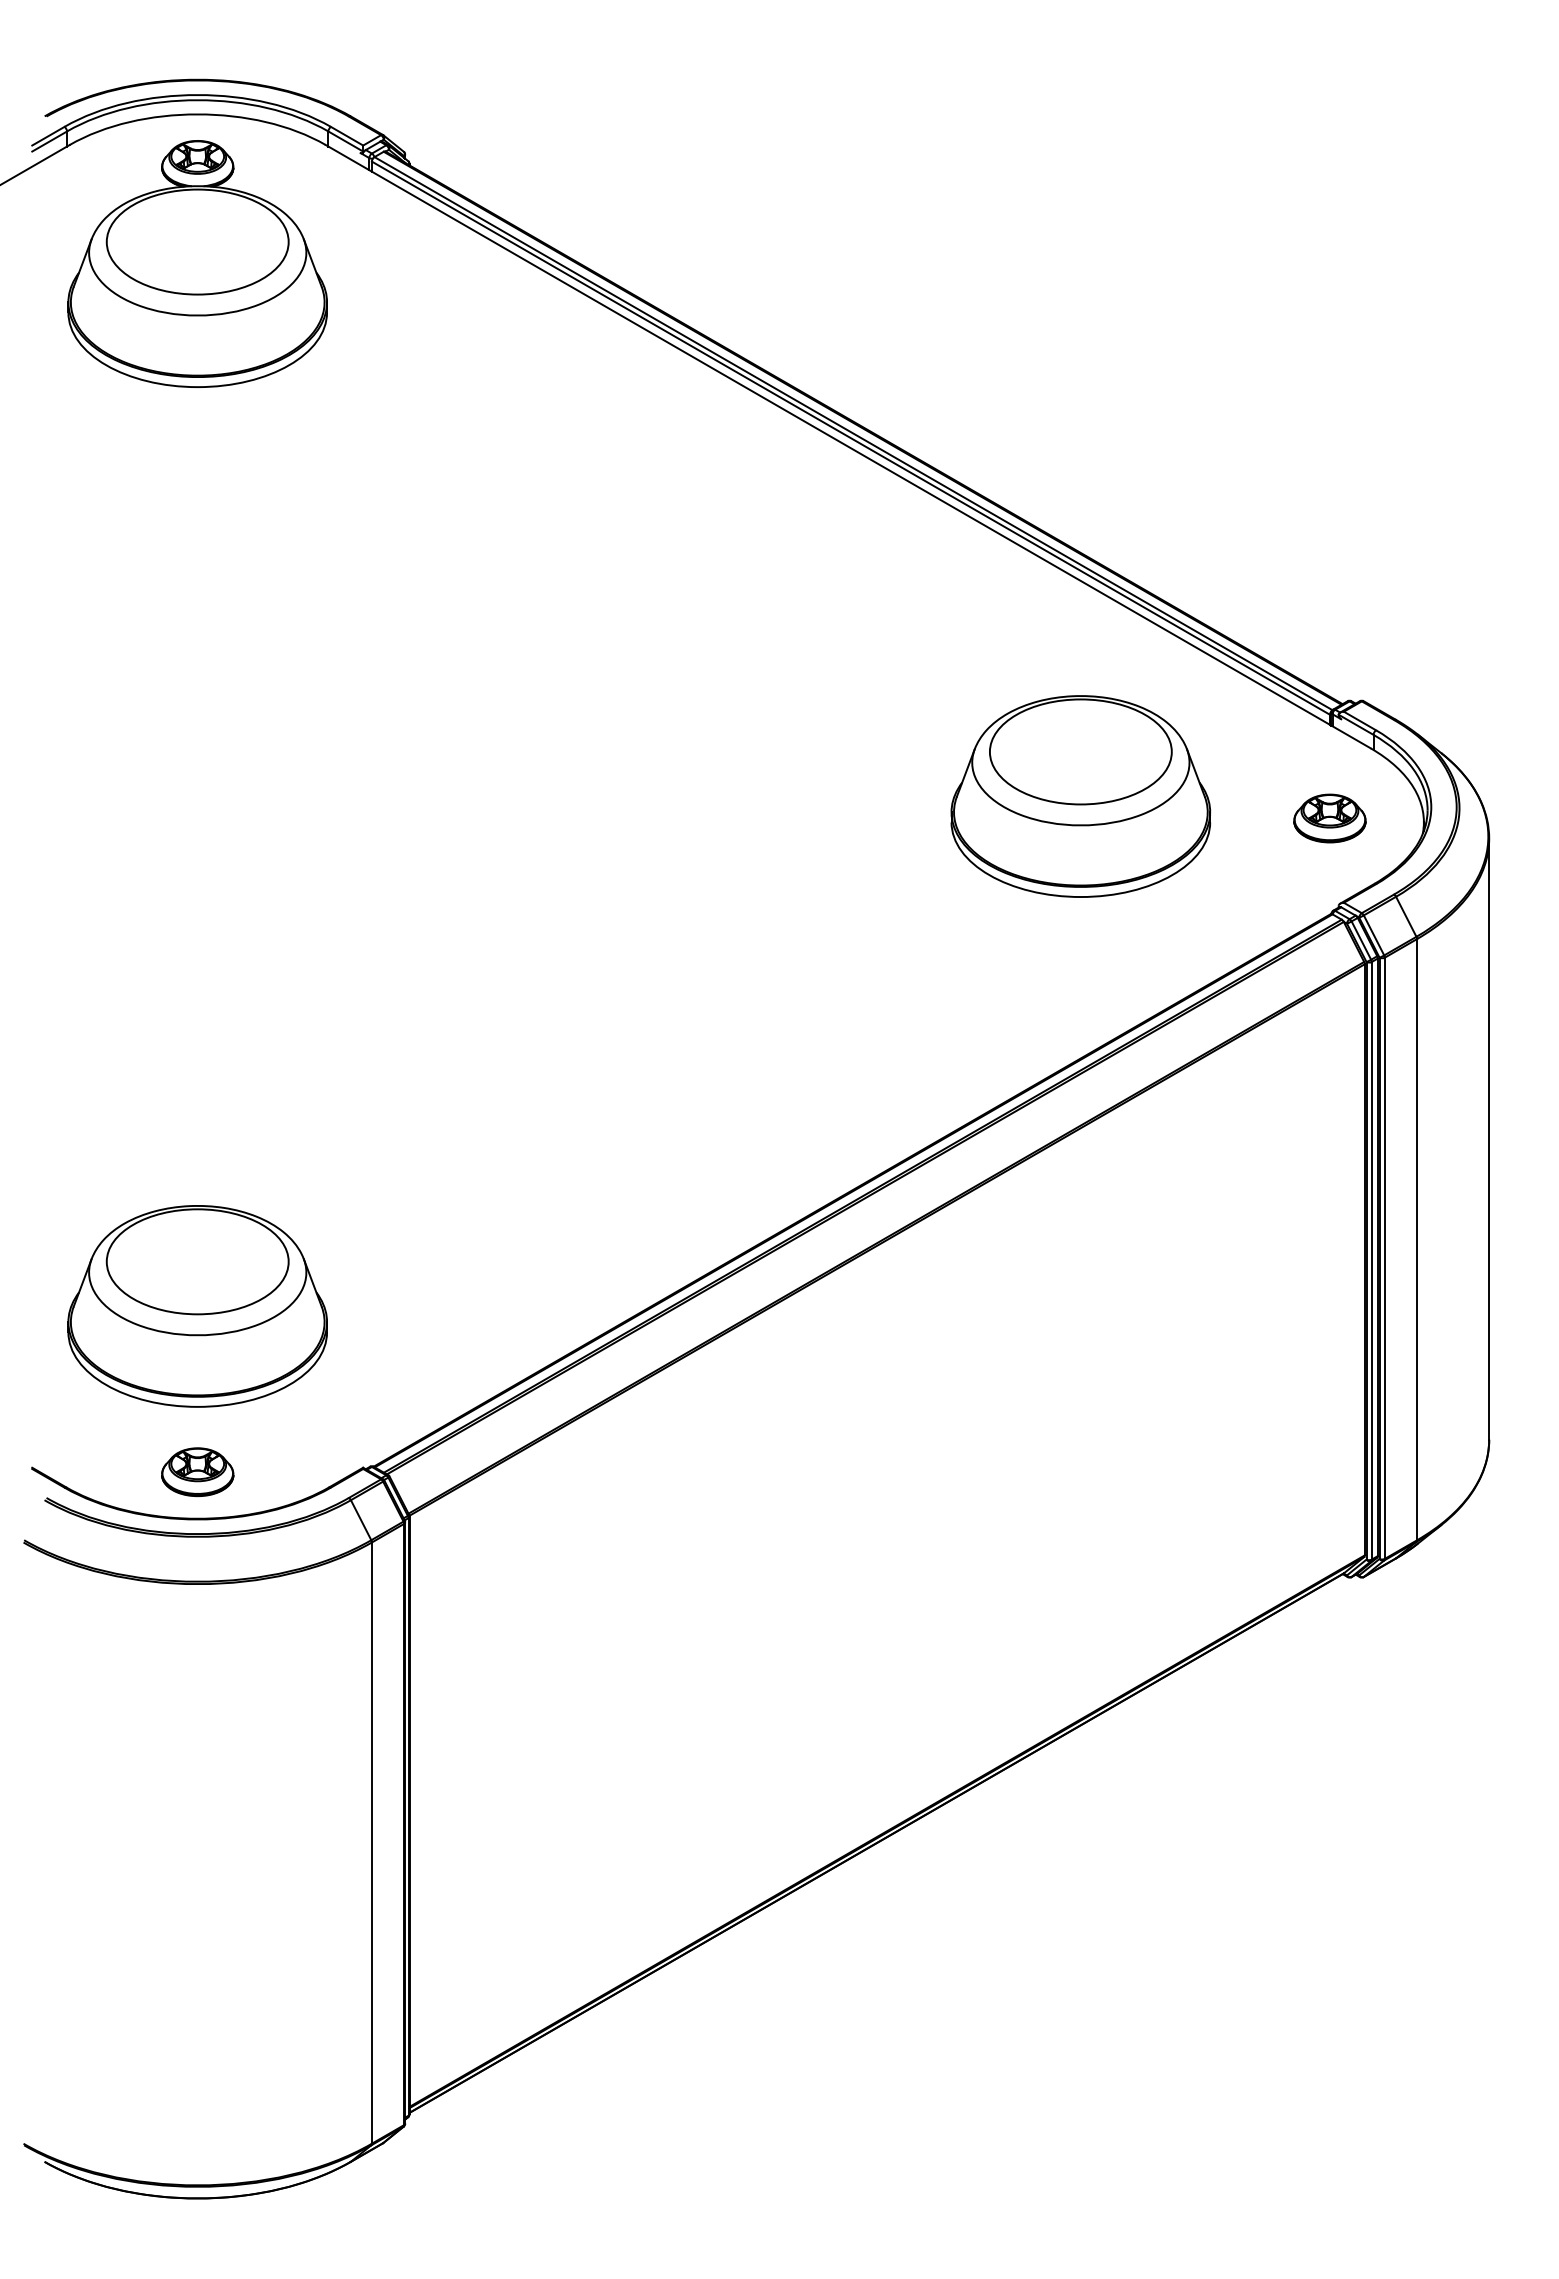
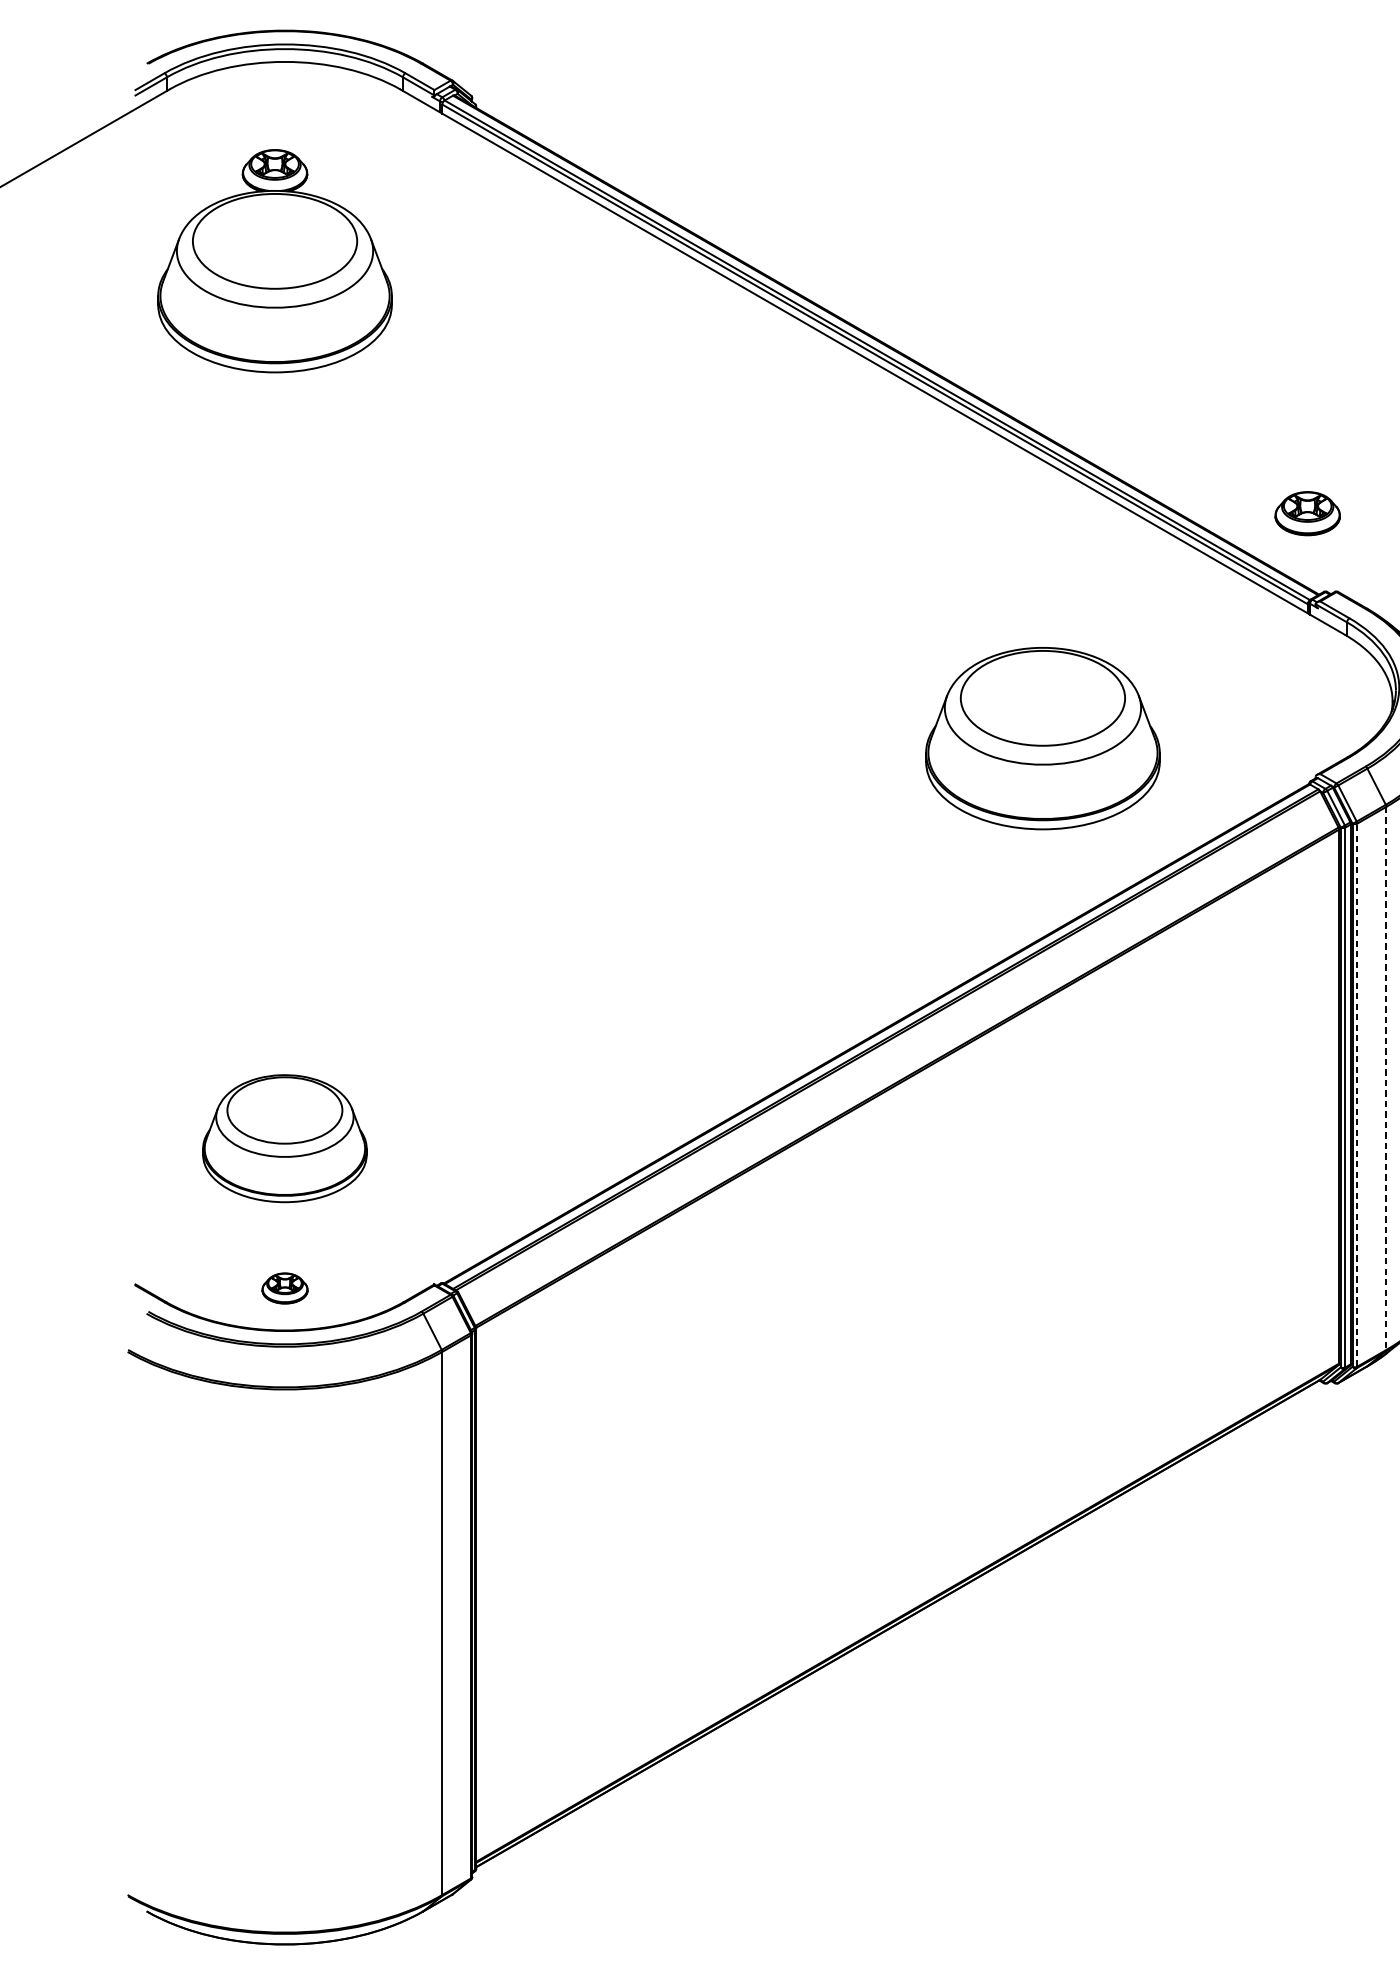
part: (197, 263) -> (274, 260), moved
part: (1080, 796) -> (1042, 738), moved
part: (1329, 818) -> (1307, 513), moved
line: (1417, 1239) -> (1386, 1078), solid -> dashed
line: (1384, 1258) -> (1356, 1095), solid -> dashed
part: (197, 1306) -> (284, 1138), size x0.7
part: (197, 1472) -> (284, 1288), size x0.7

